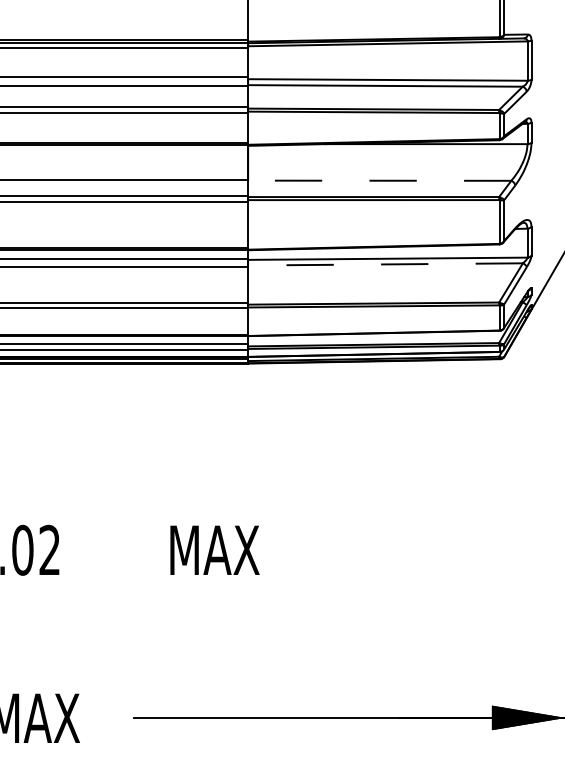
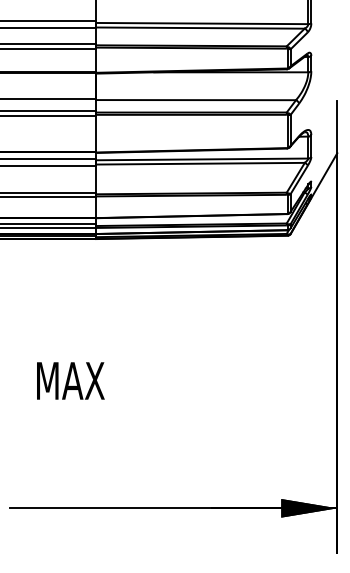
line: (379, 180) -> (195, 99), dashed -> solid
line: (385, 264) -> (200, 163), dashed -> solid

